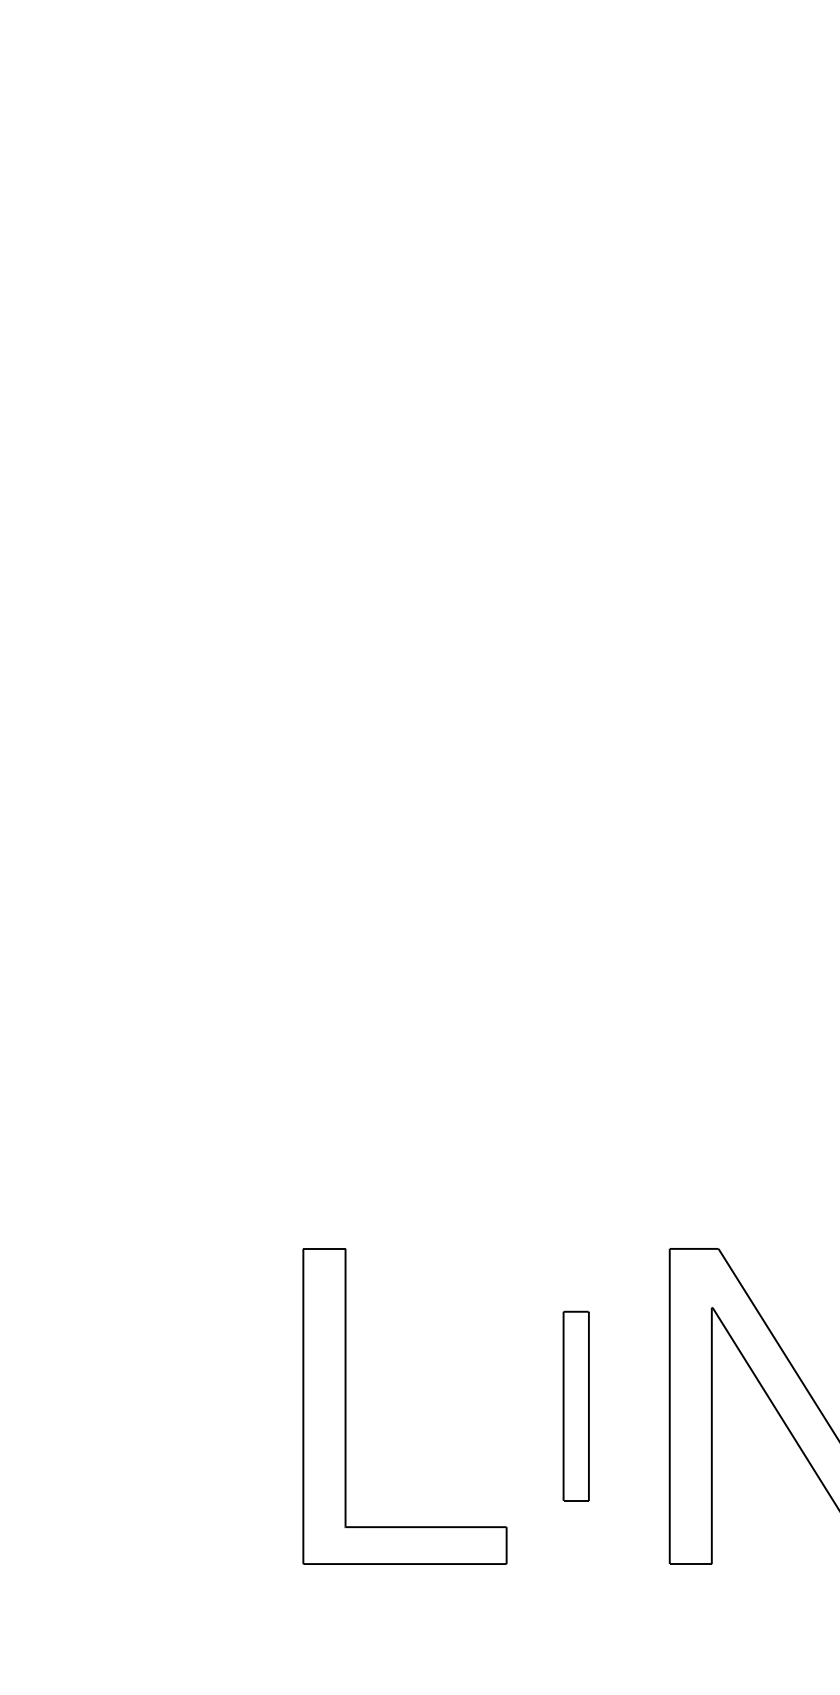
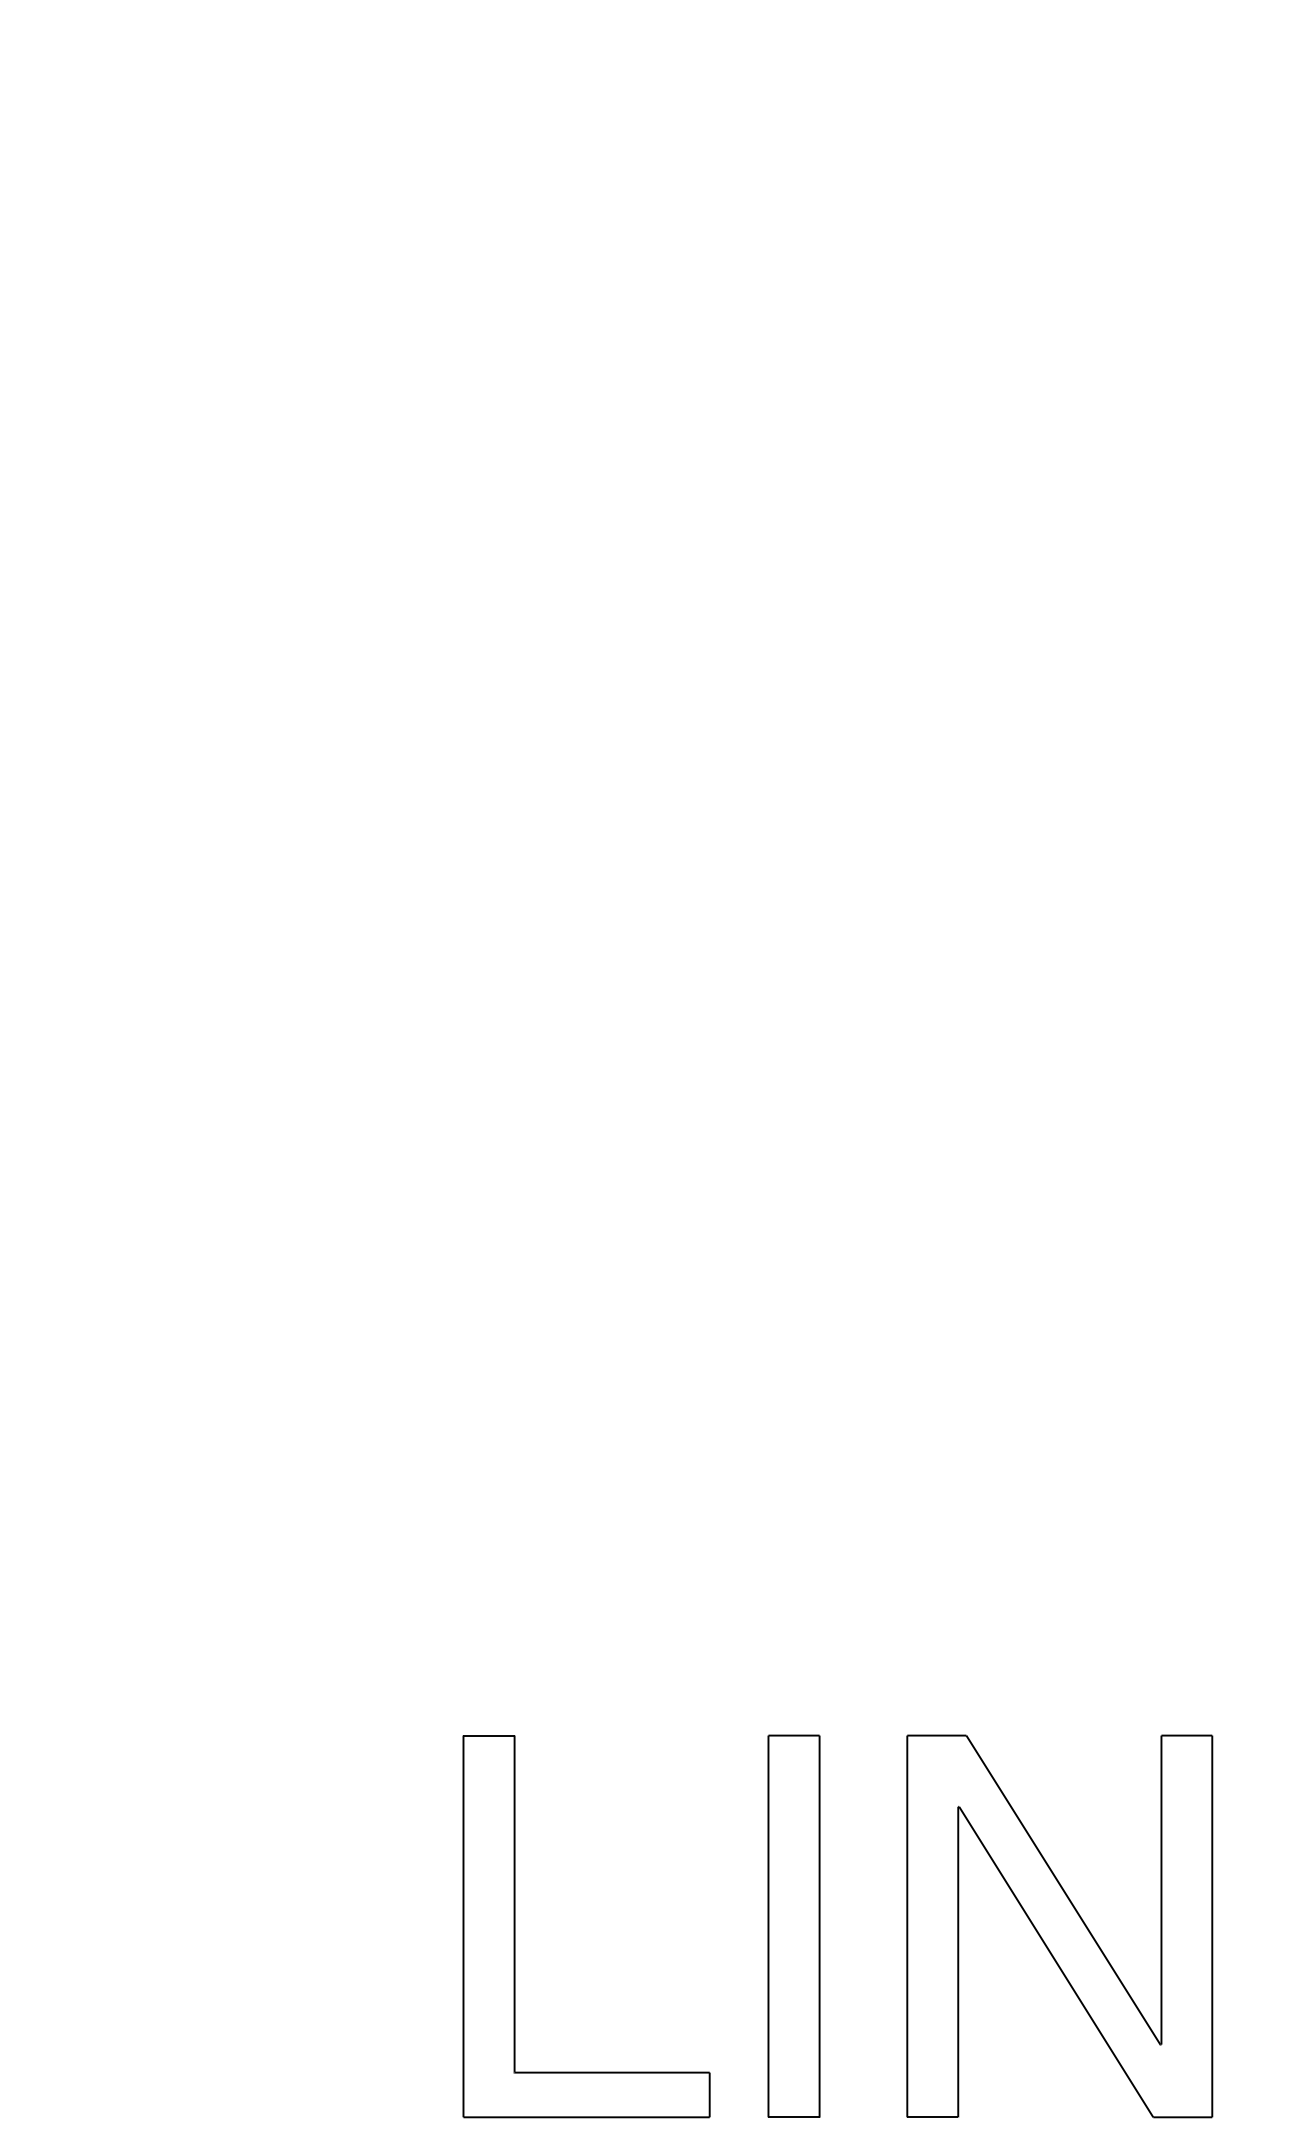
part: (575, 1405) -> (793, 1925), size x1.67

